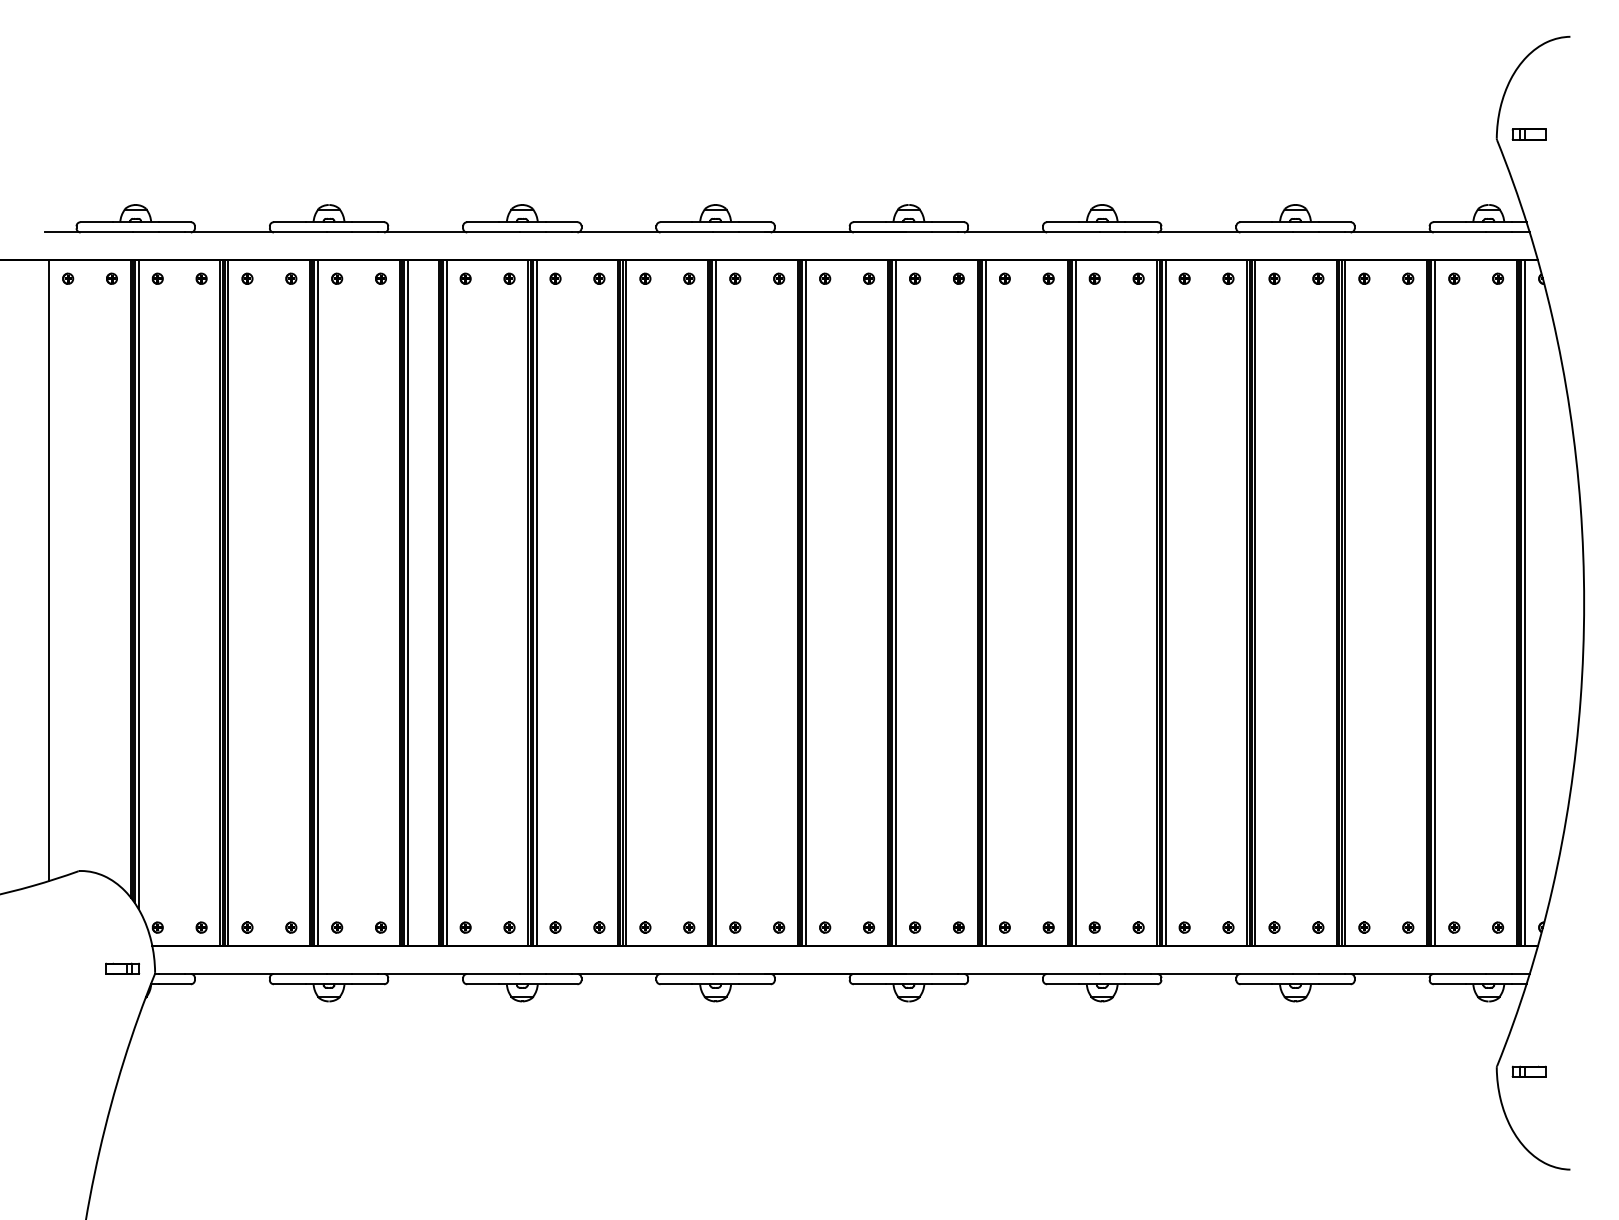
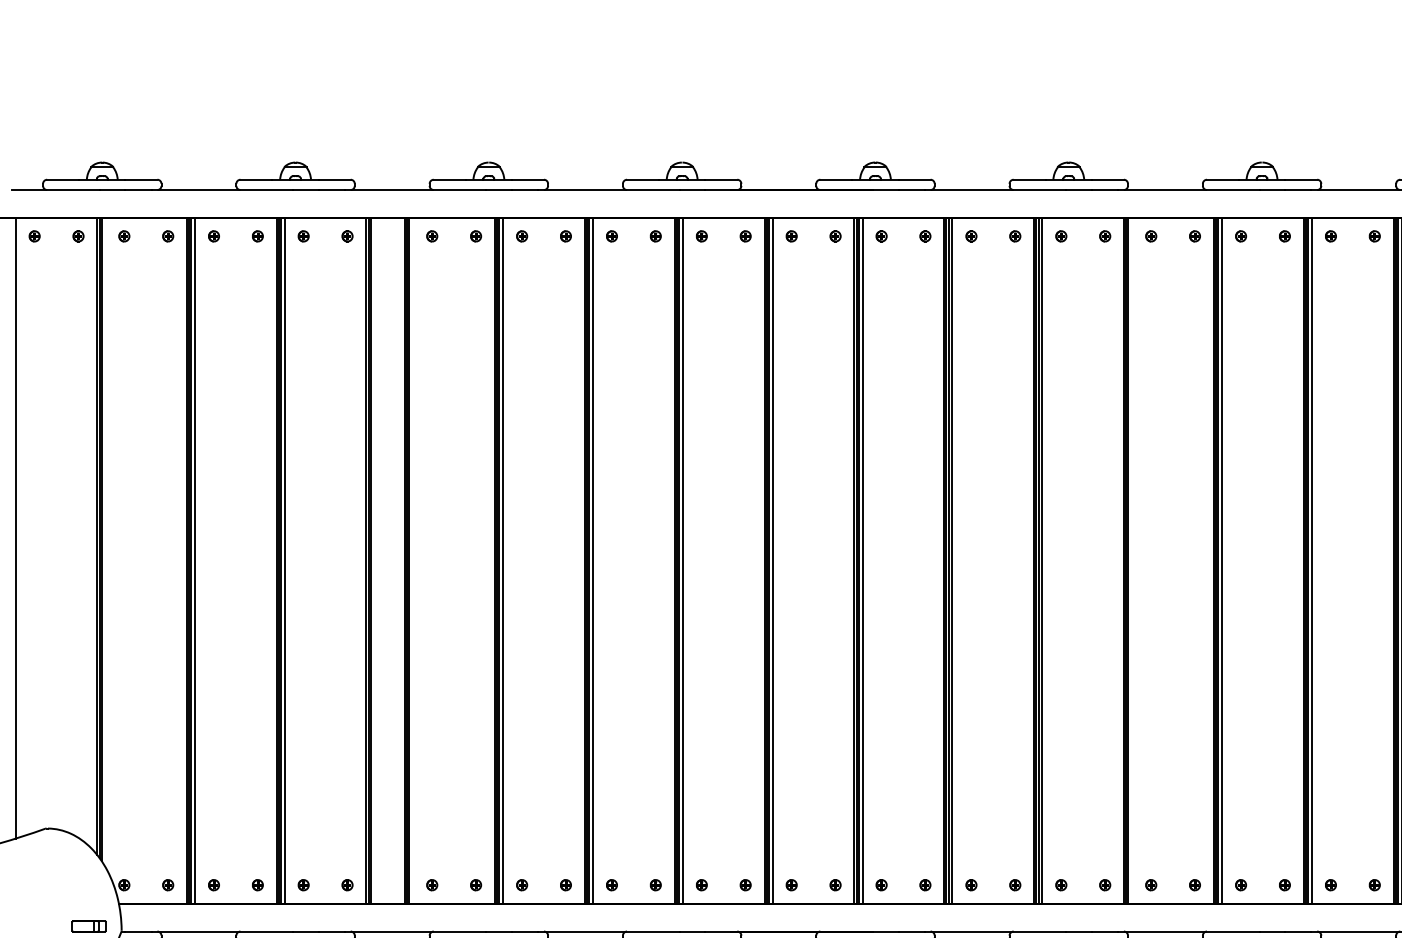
line: (138, 584) -> (105, 542), removed
line: (407, 603) -> (374, 561), removed
line: (446, 603) -> (413, 561), removed
line: (1165, 603) -> (1132, 561), removed

